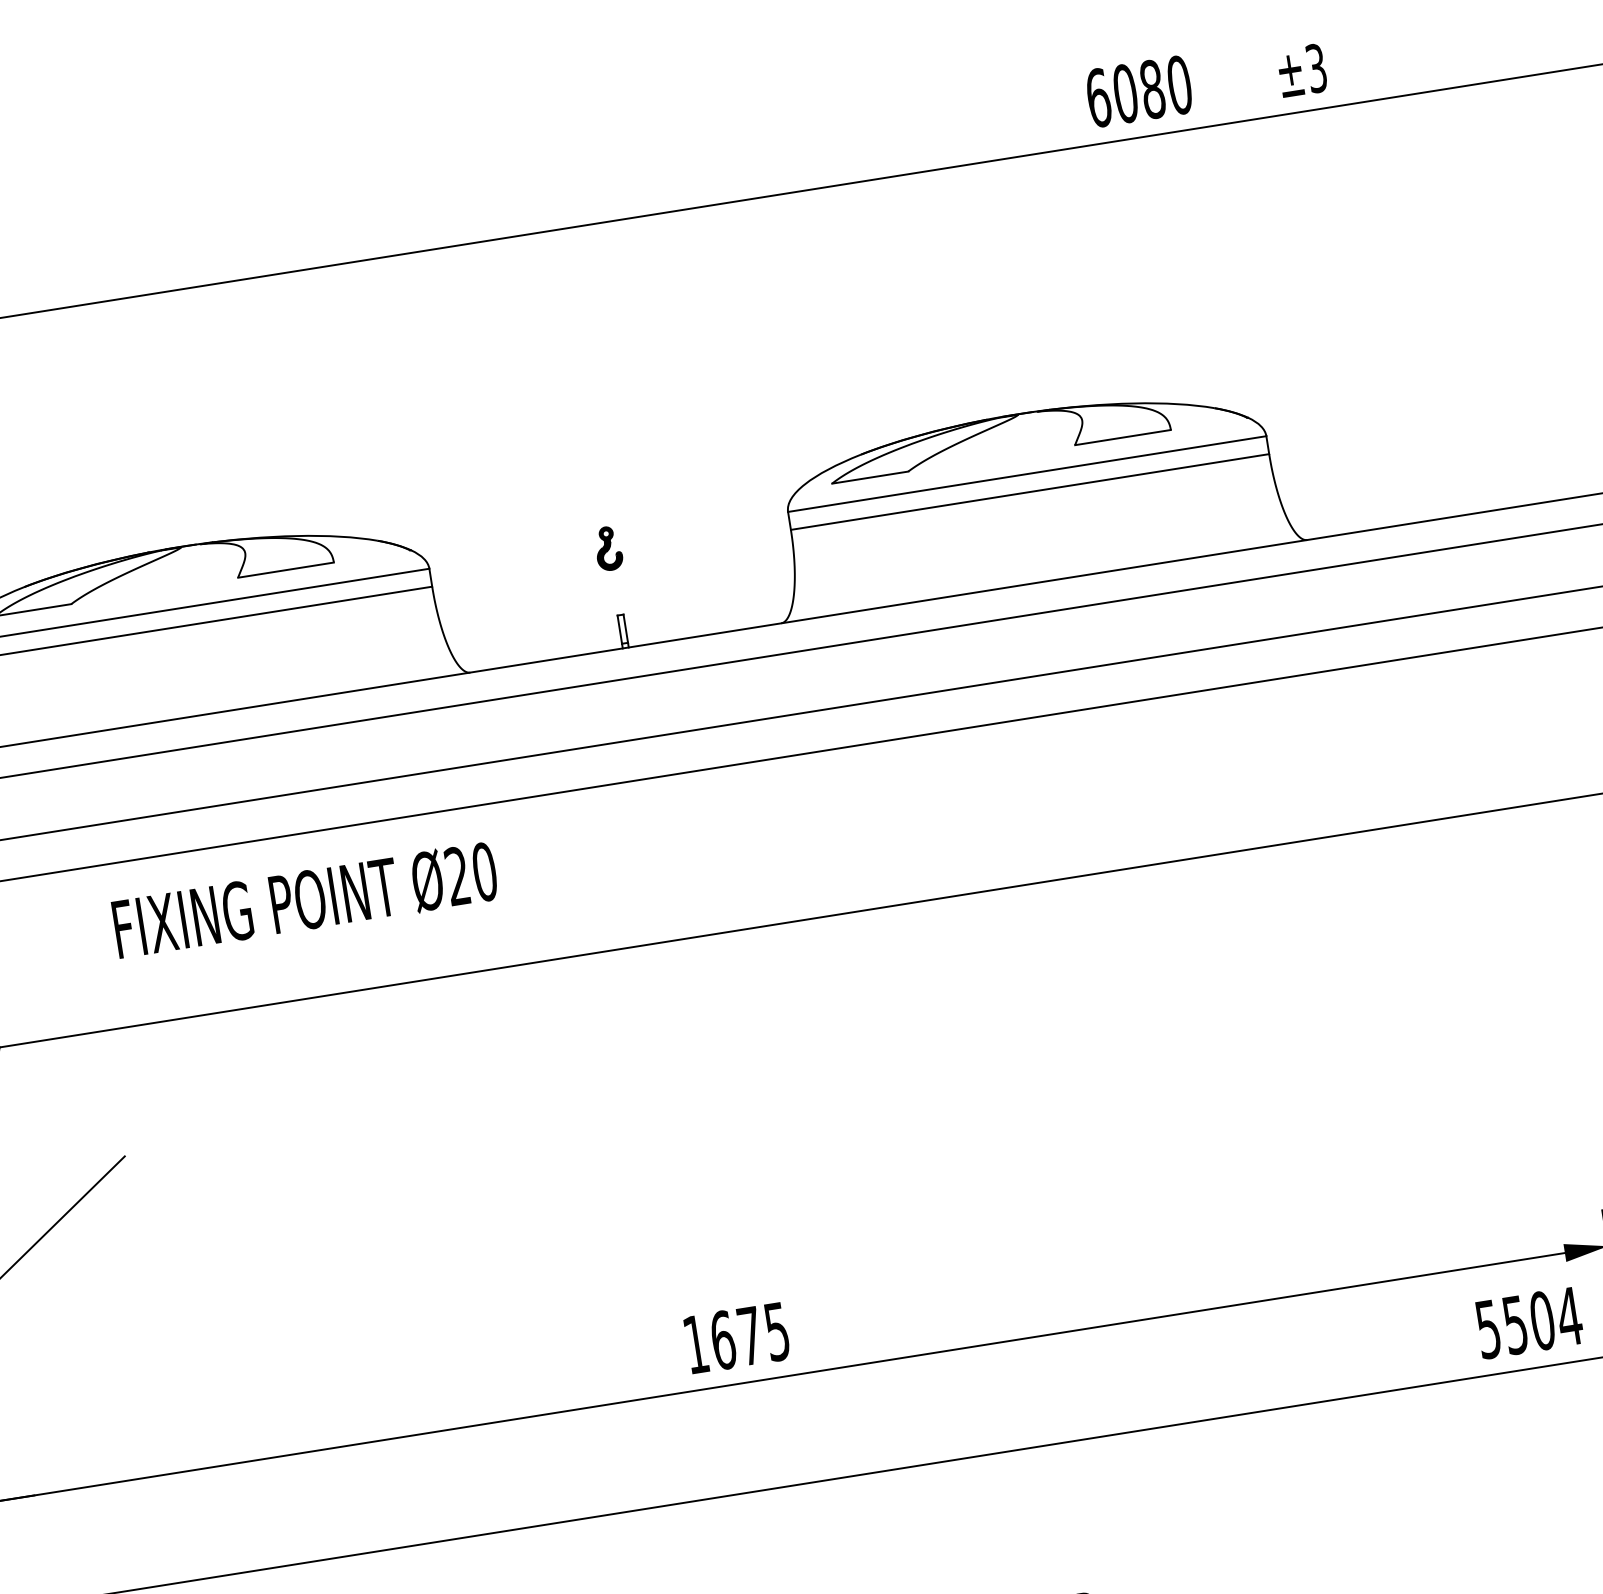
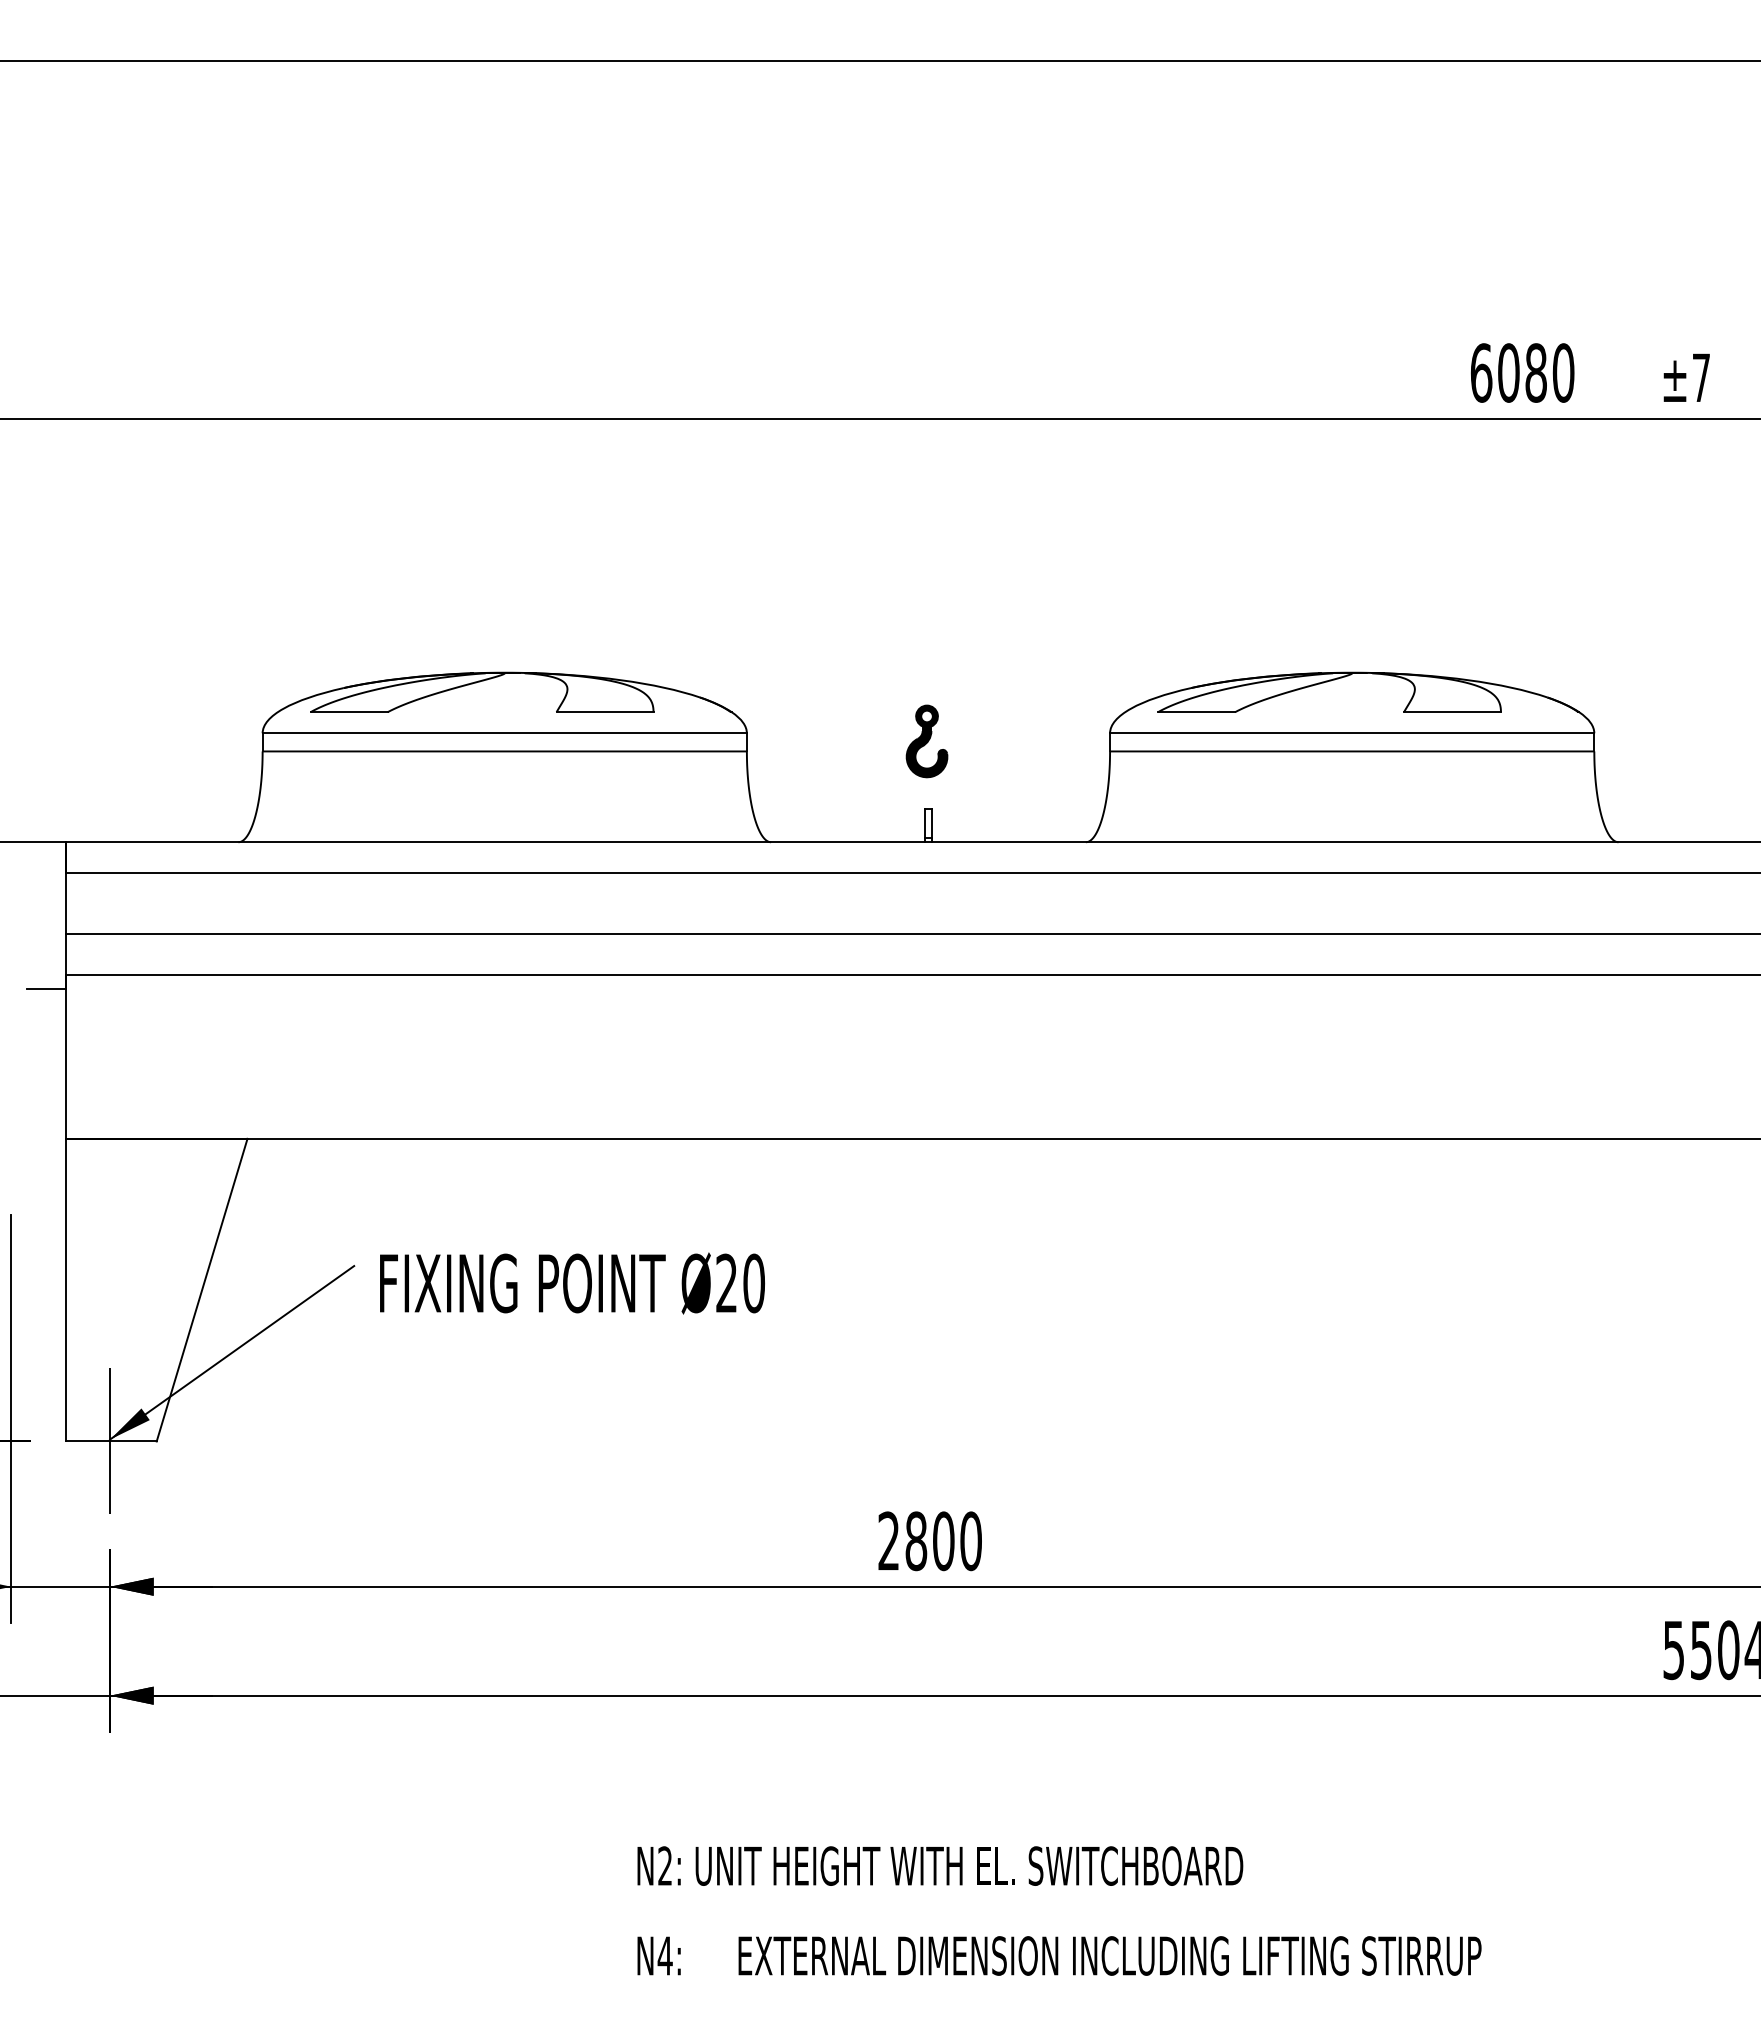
text: (1315, 68) -> (1700, 377), ±3 -> ±7
part: (608, 548) -> (926, 741), size x1.67
text: (305, 900) -> (572, 1283), moved
text: (736, 1338) -> (929, 1541), 1675 -> 2800

